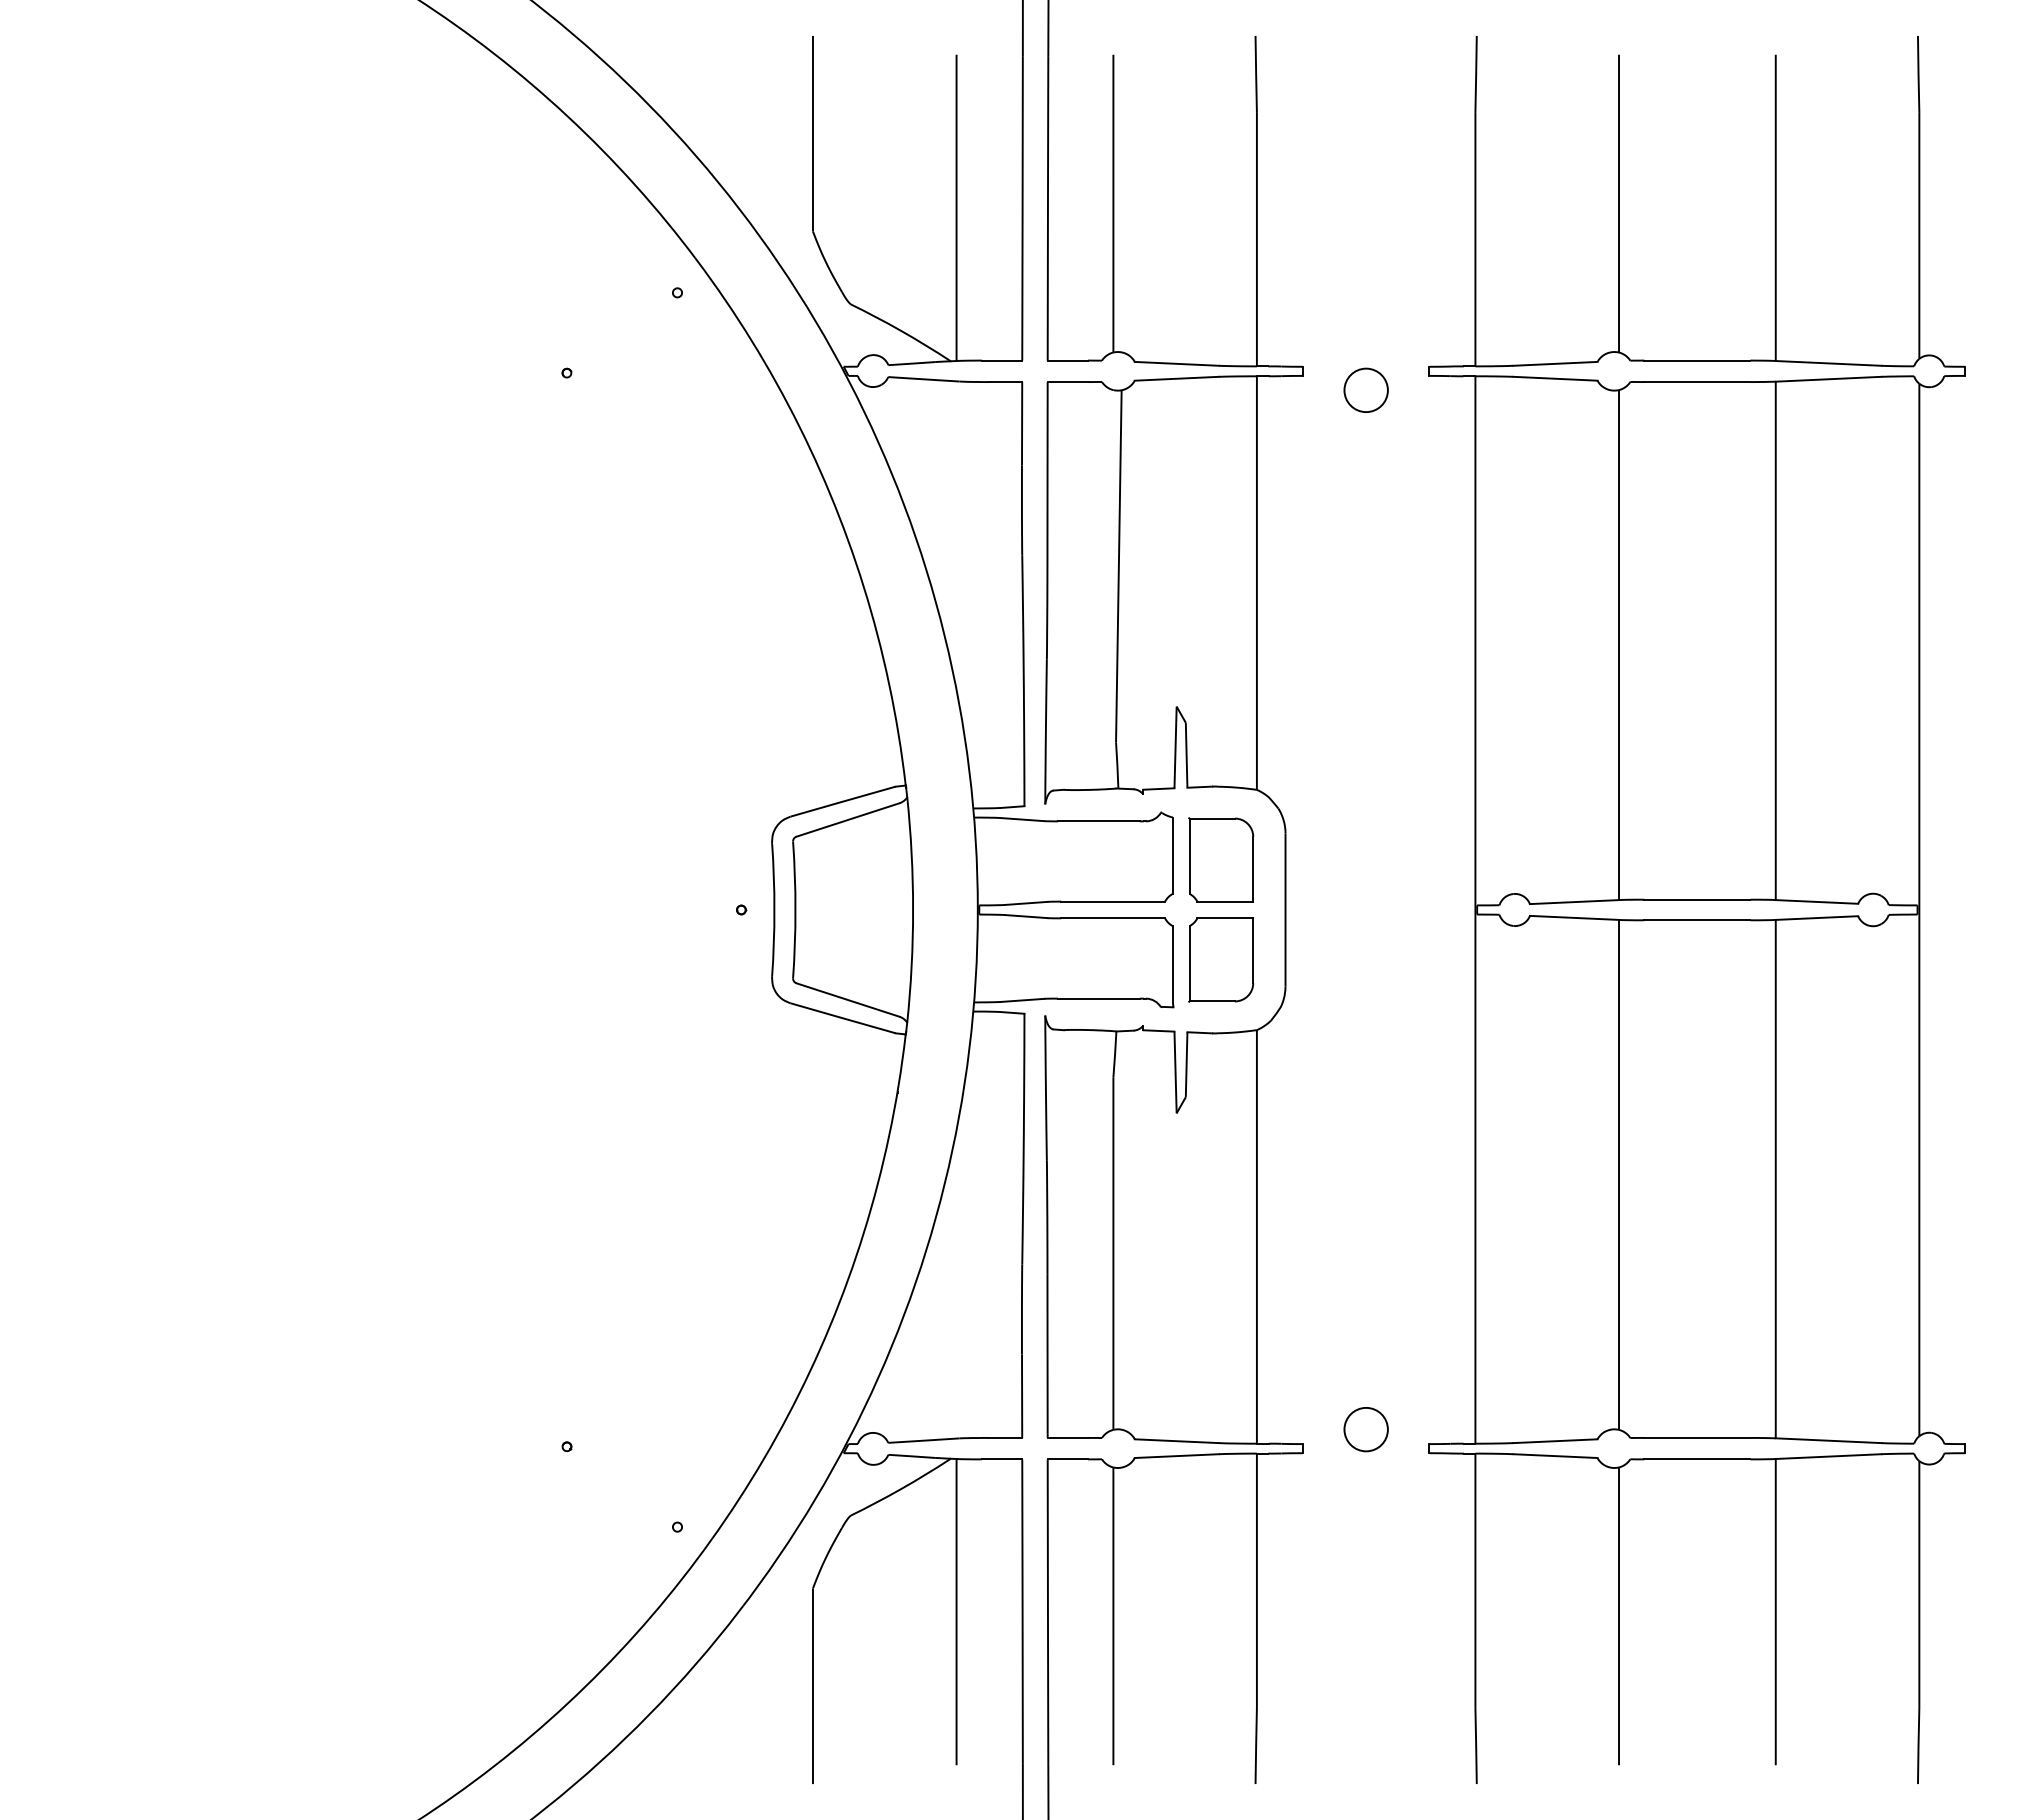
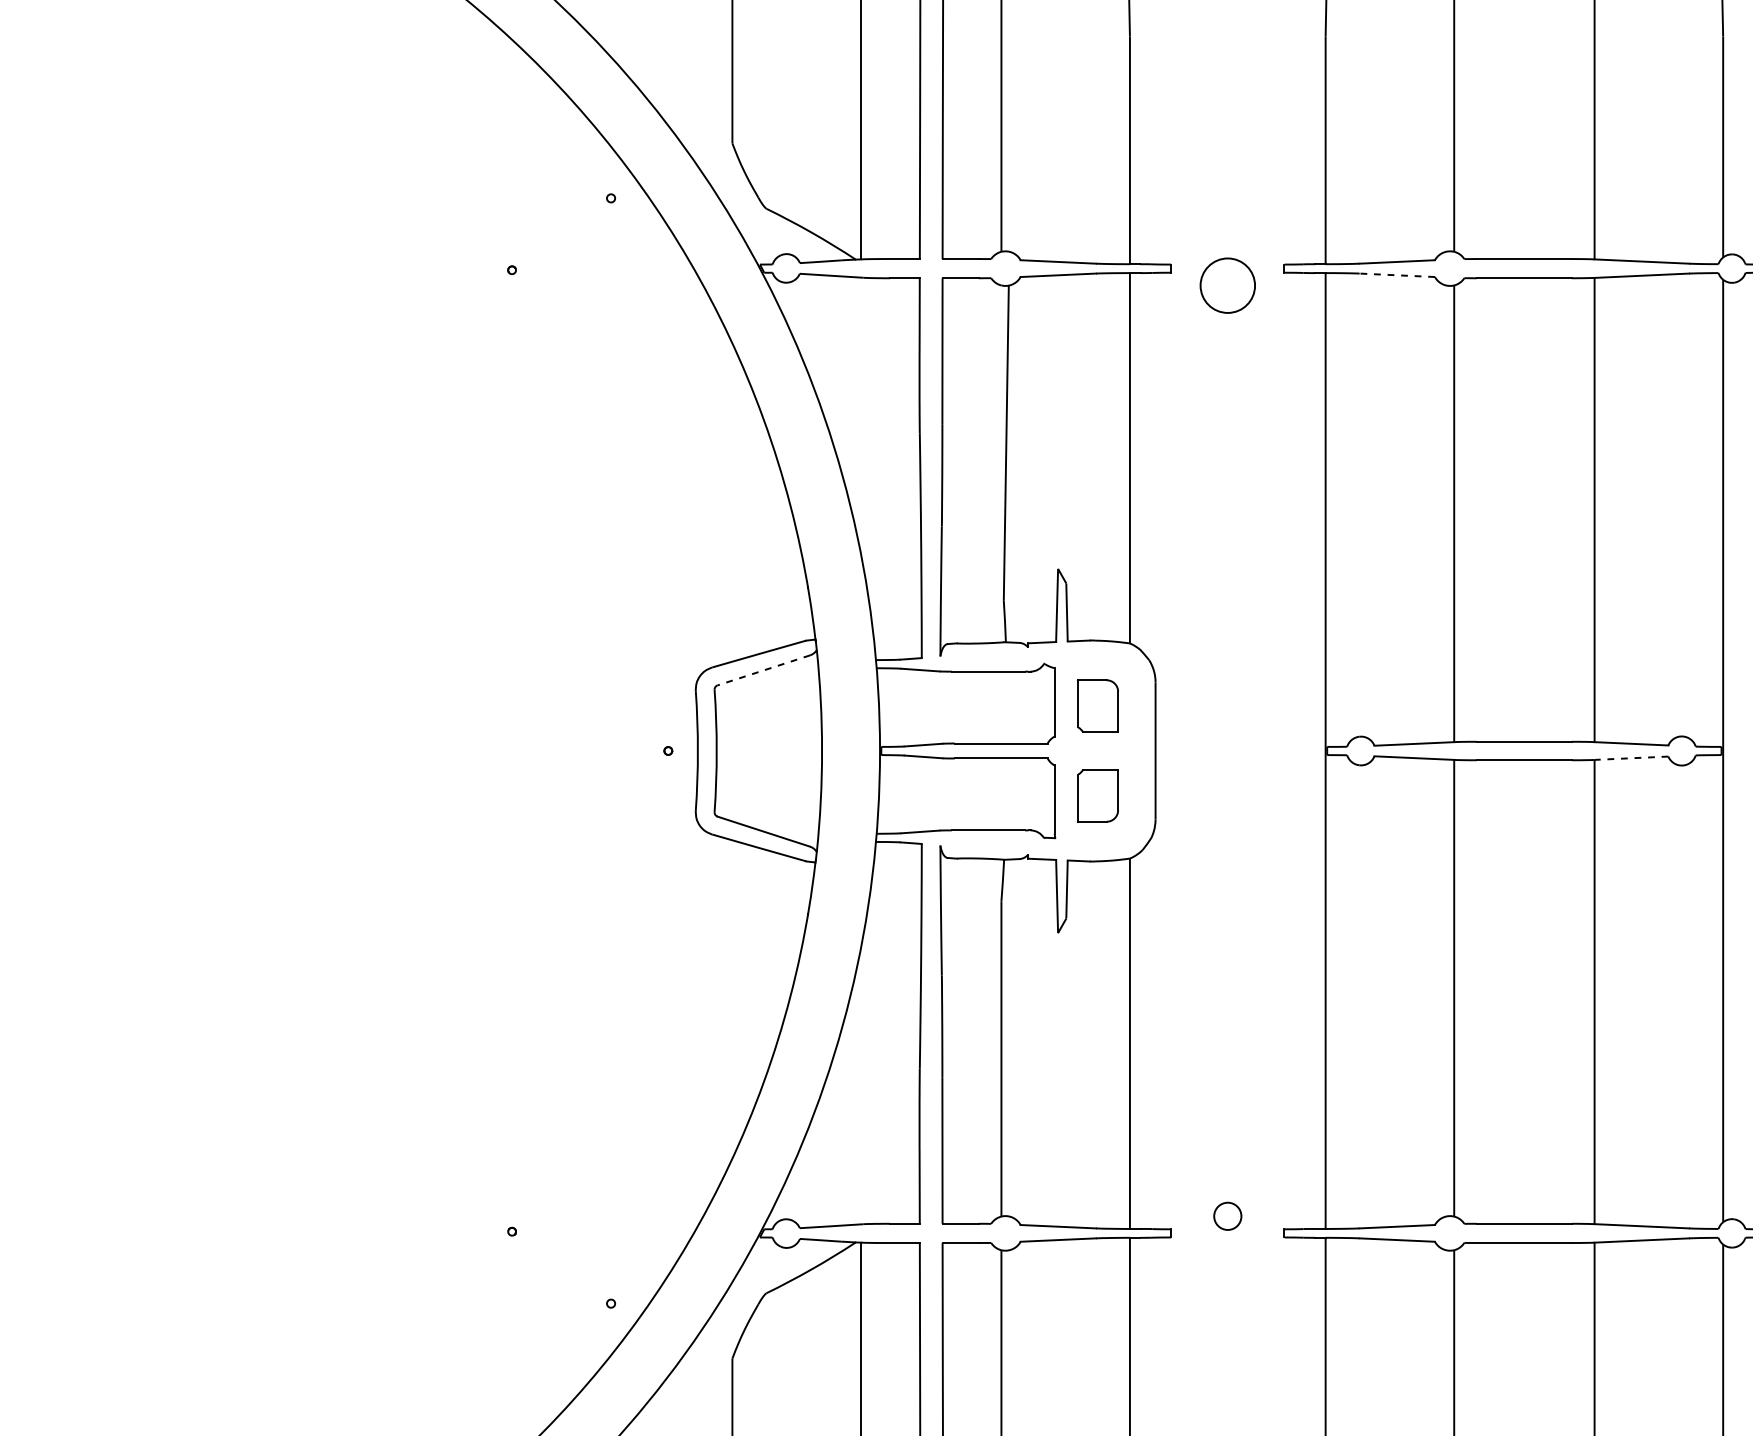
line: (1554, 378) -> (1396, 275), solid -> dashed
circle: (1365, 390) -> (1227, 285), size x1.4
line: (847, 820) -> (763, 670), solid -> dashed
part: (1221, 859) -> (1098, 705), size x0.7
line: (1816, 918) -> (1631, 758), solid -> dashed
part: (1221, 959) -> (1098, 795), size x0.7
circle: (1365, 1429) -> (1227, 1216), size x0.7

